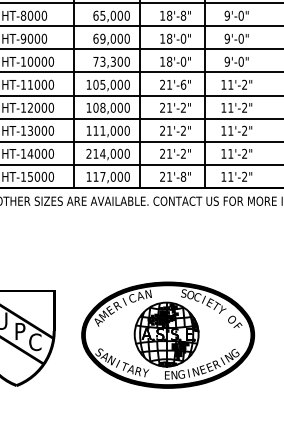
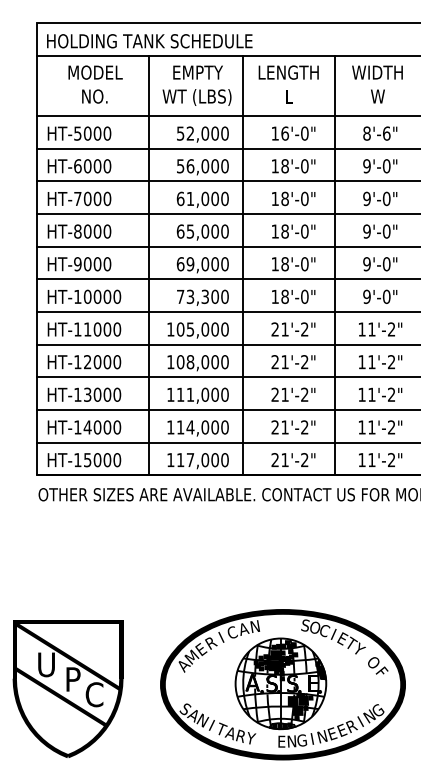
text: (183, 15) -> (304, 231), 18'-8" -> 18'-0"
text: (183, 84) -> (304, 329), 21'-6" -> 21'-2"
text: (88, 153) -> (170, 427), 214,000 -> 114,000
text: (183, 177) -> (304, 460), 21'-8" -> 21'-2"

